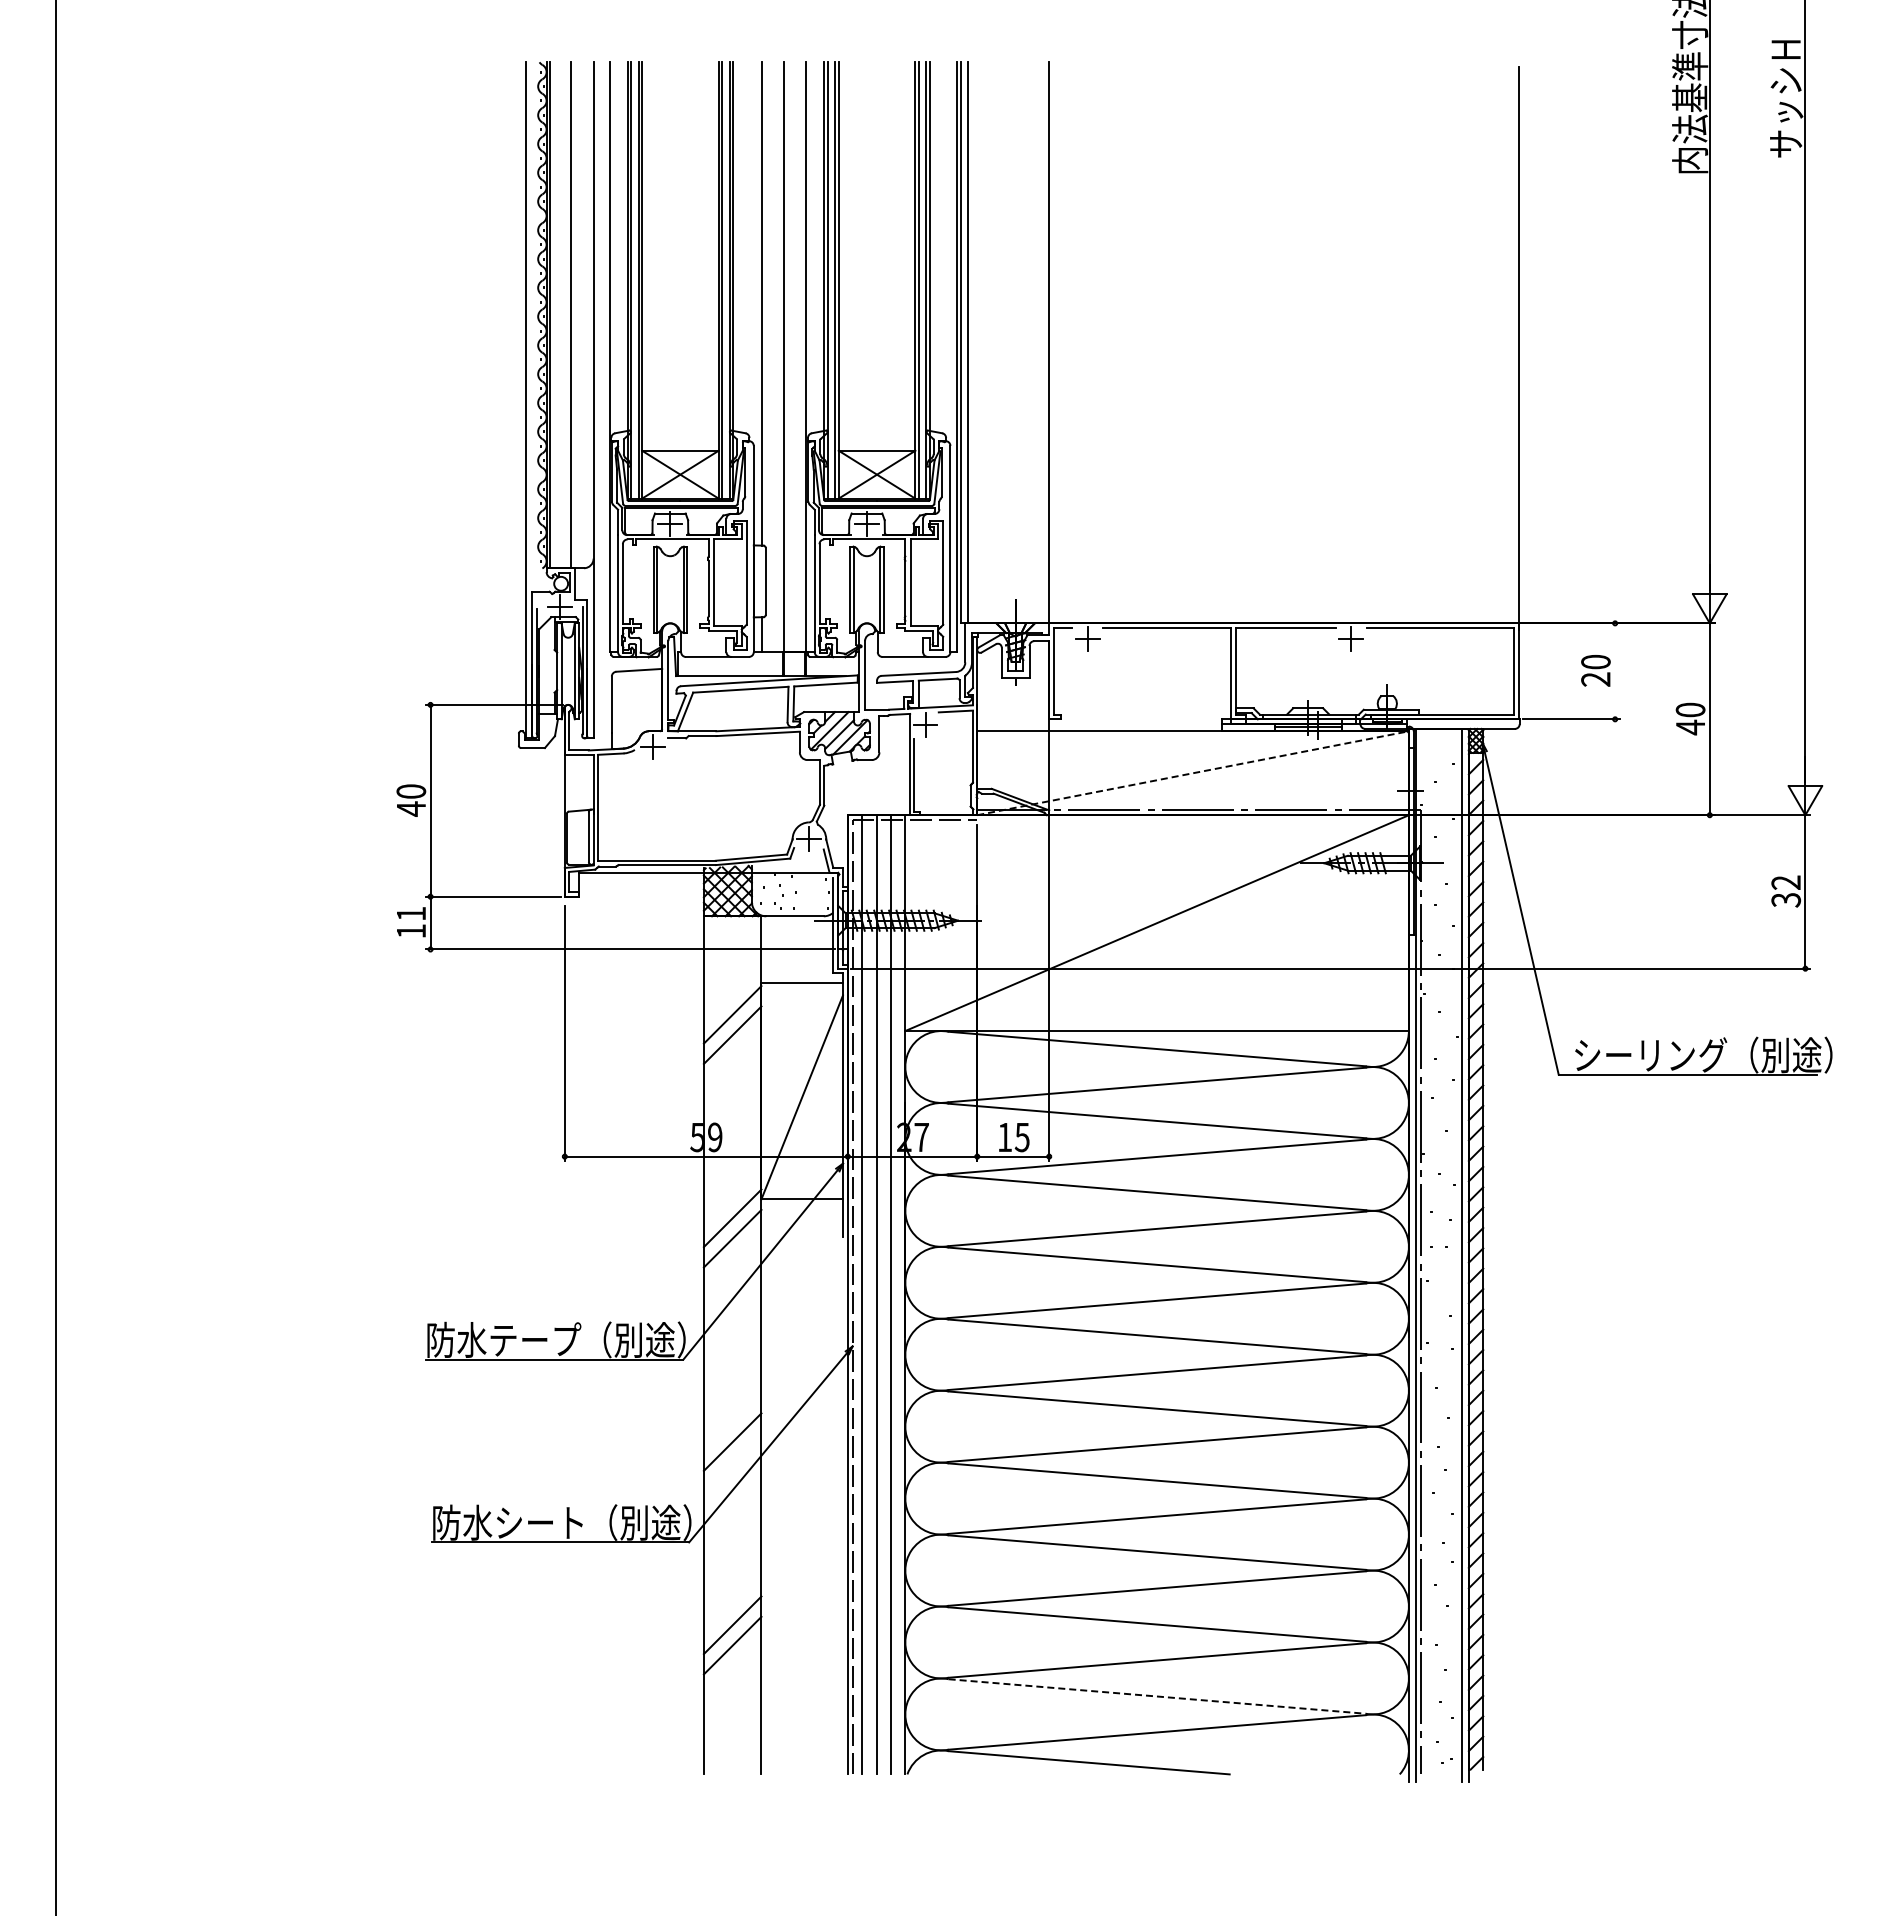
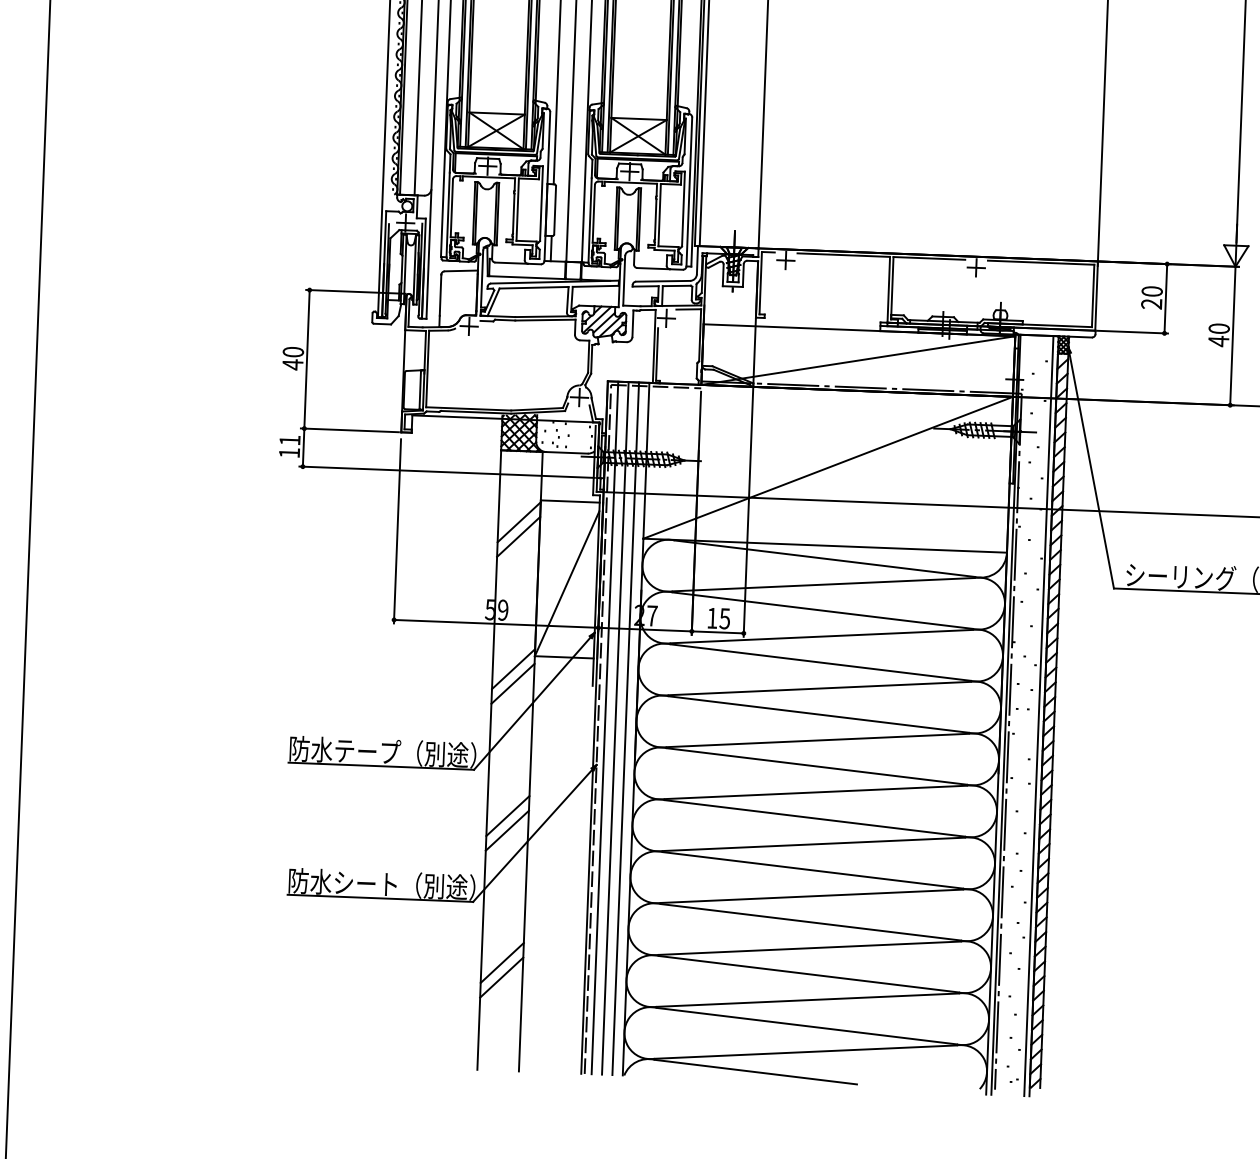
line: (1615, 671) -> (1166, 298), added
line: (1193, 773) -> (858, 360), dashed -> solid
line: (732, 1421) -> (507, 815), added
line: (1157, 1696) -> (807, 1026), dashed -> solid

